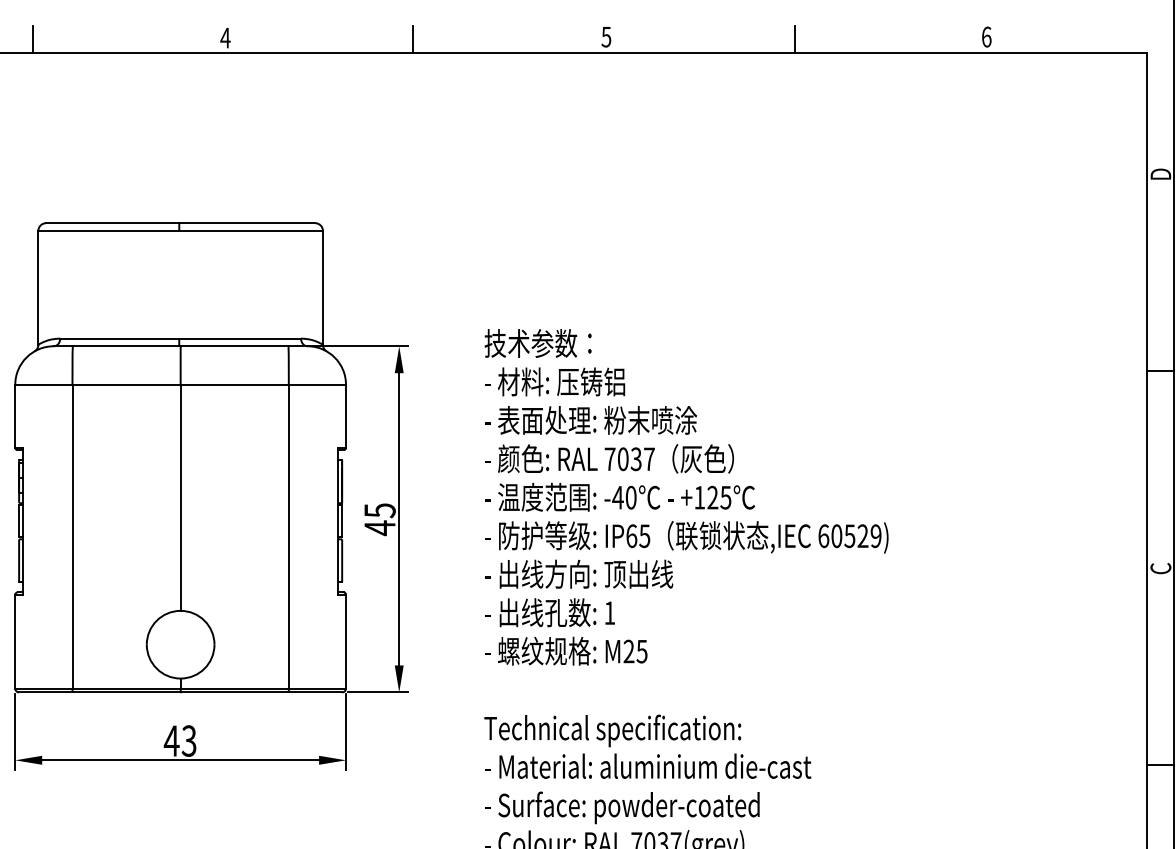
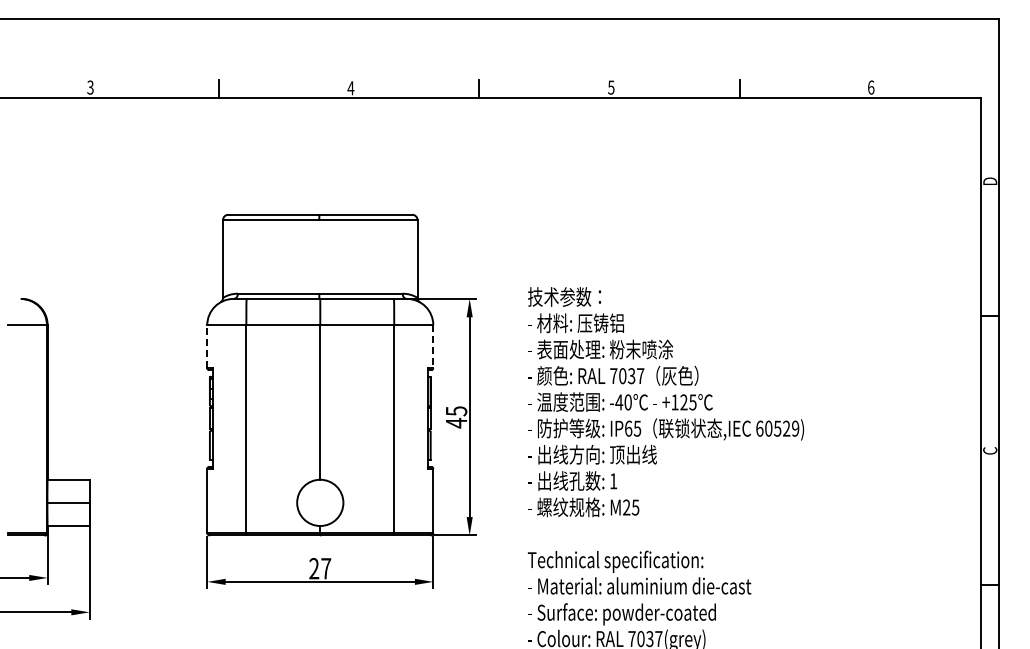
line: (15, 415) -> (207, 346), solid -> dashed
line: (346, 415) -> (433, 346), solid -> dashed
text: (179, 740) -> (319, 568), 43 -> 27

